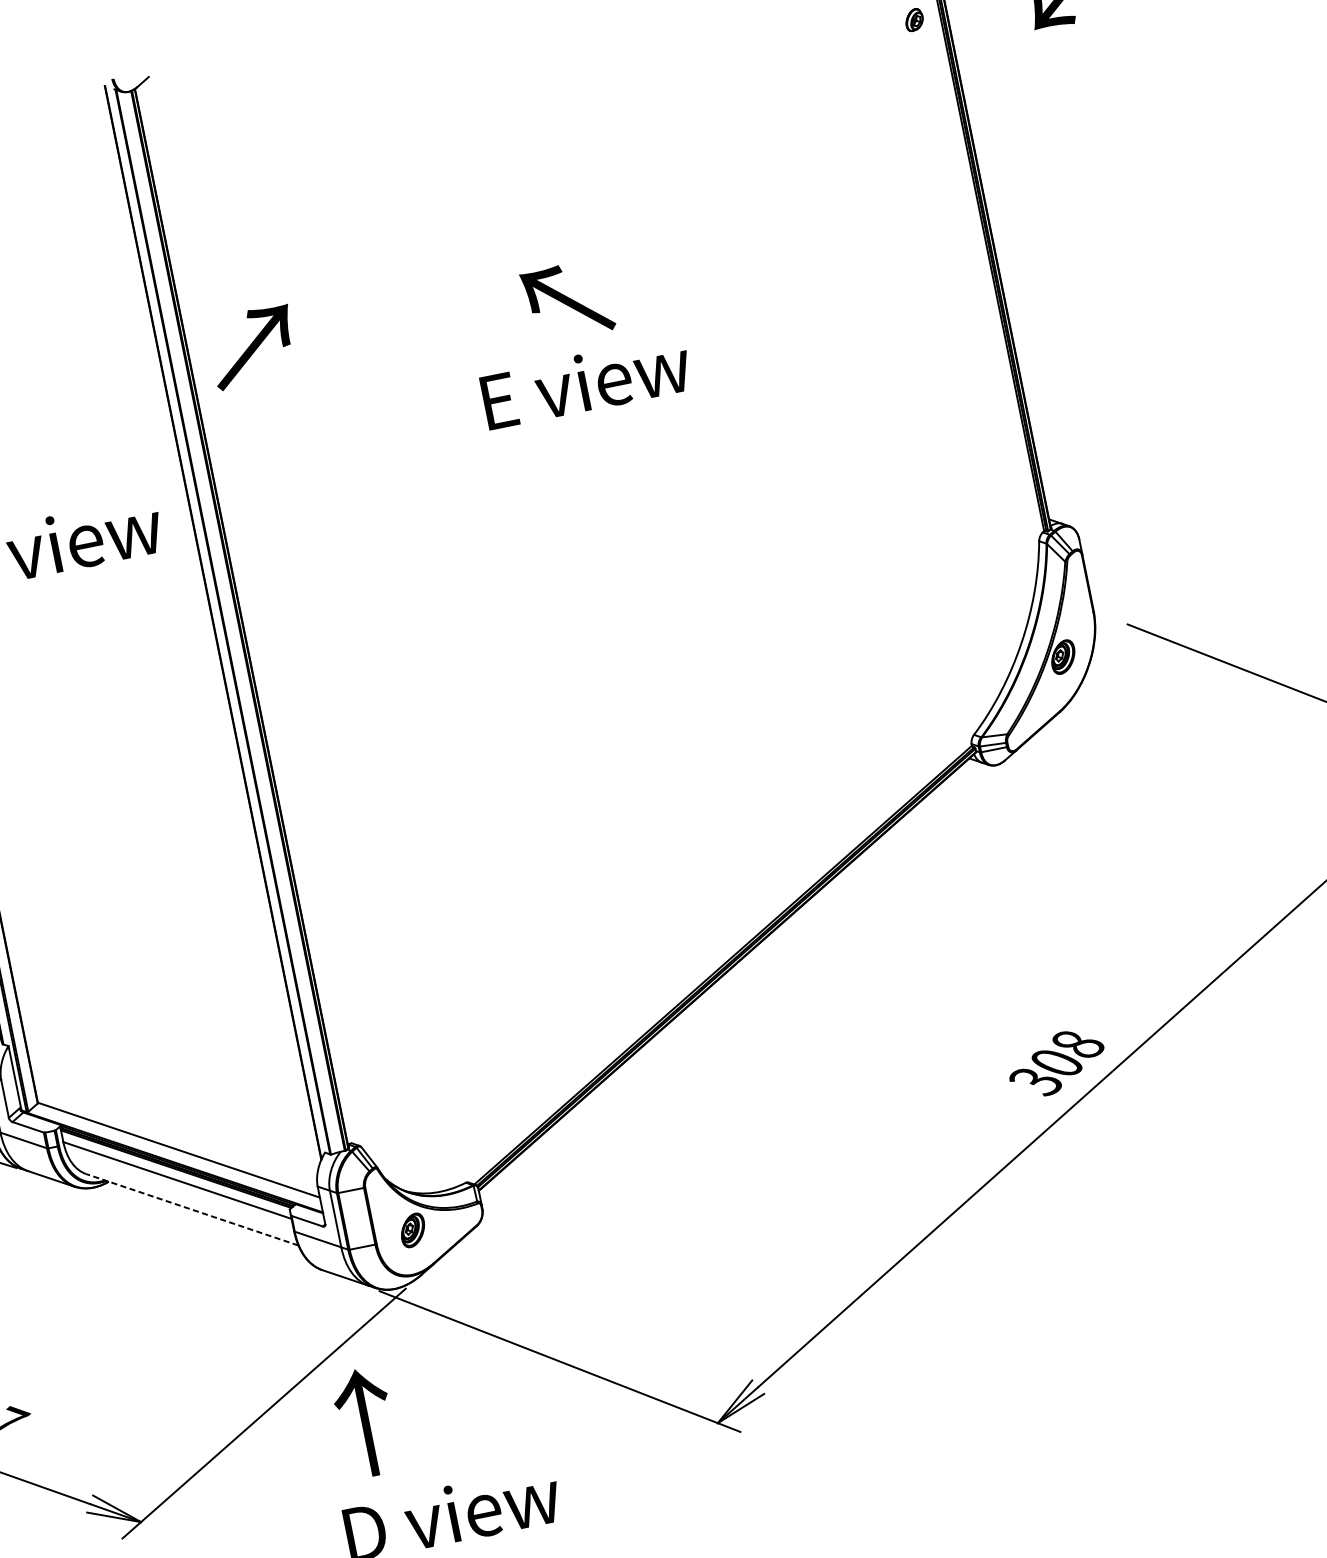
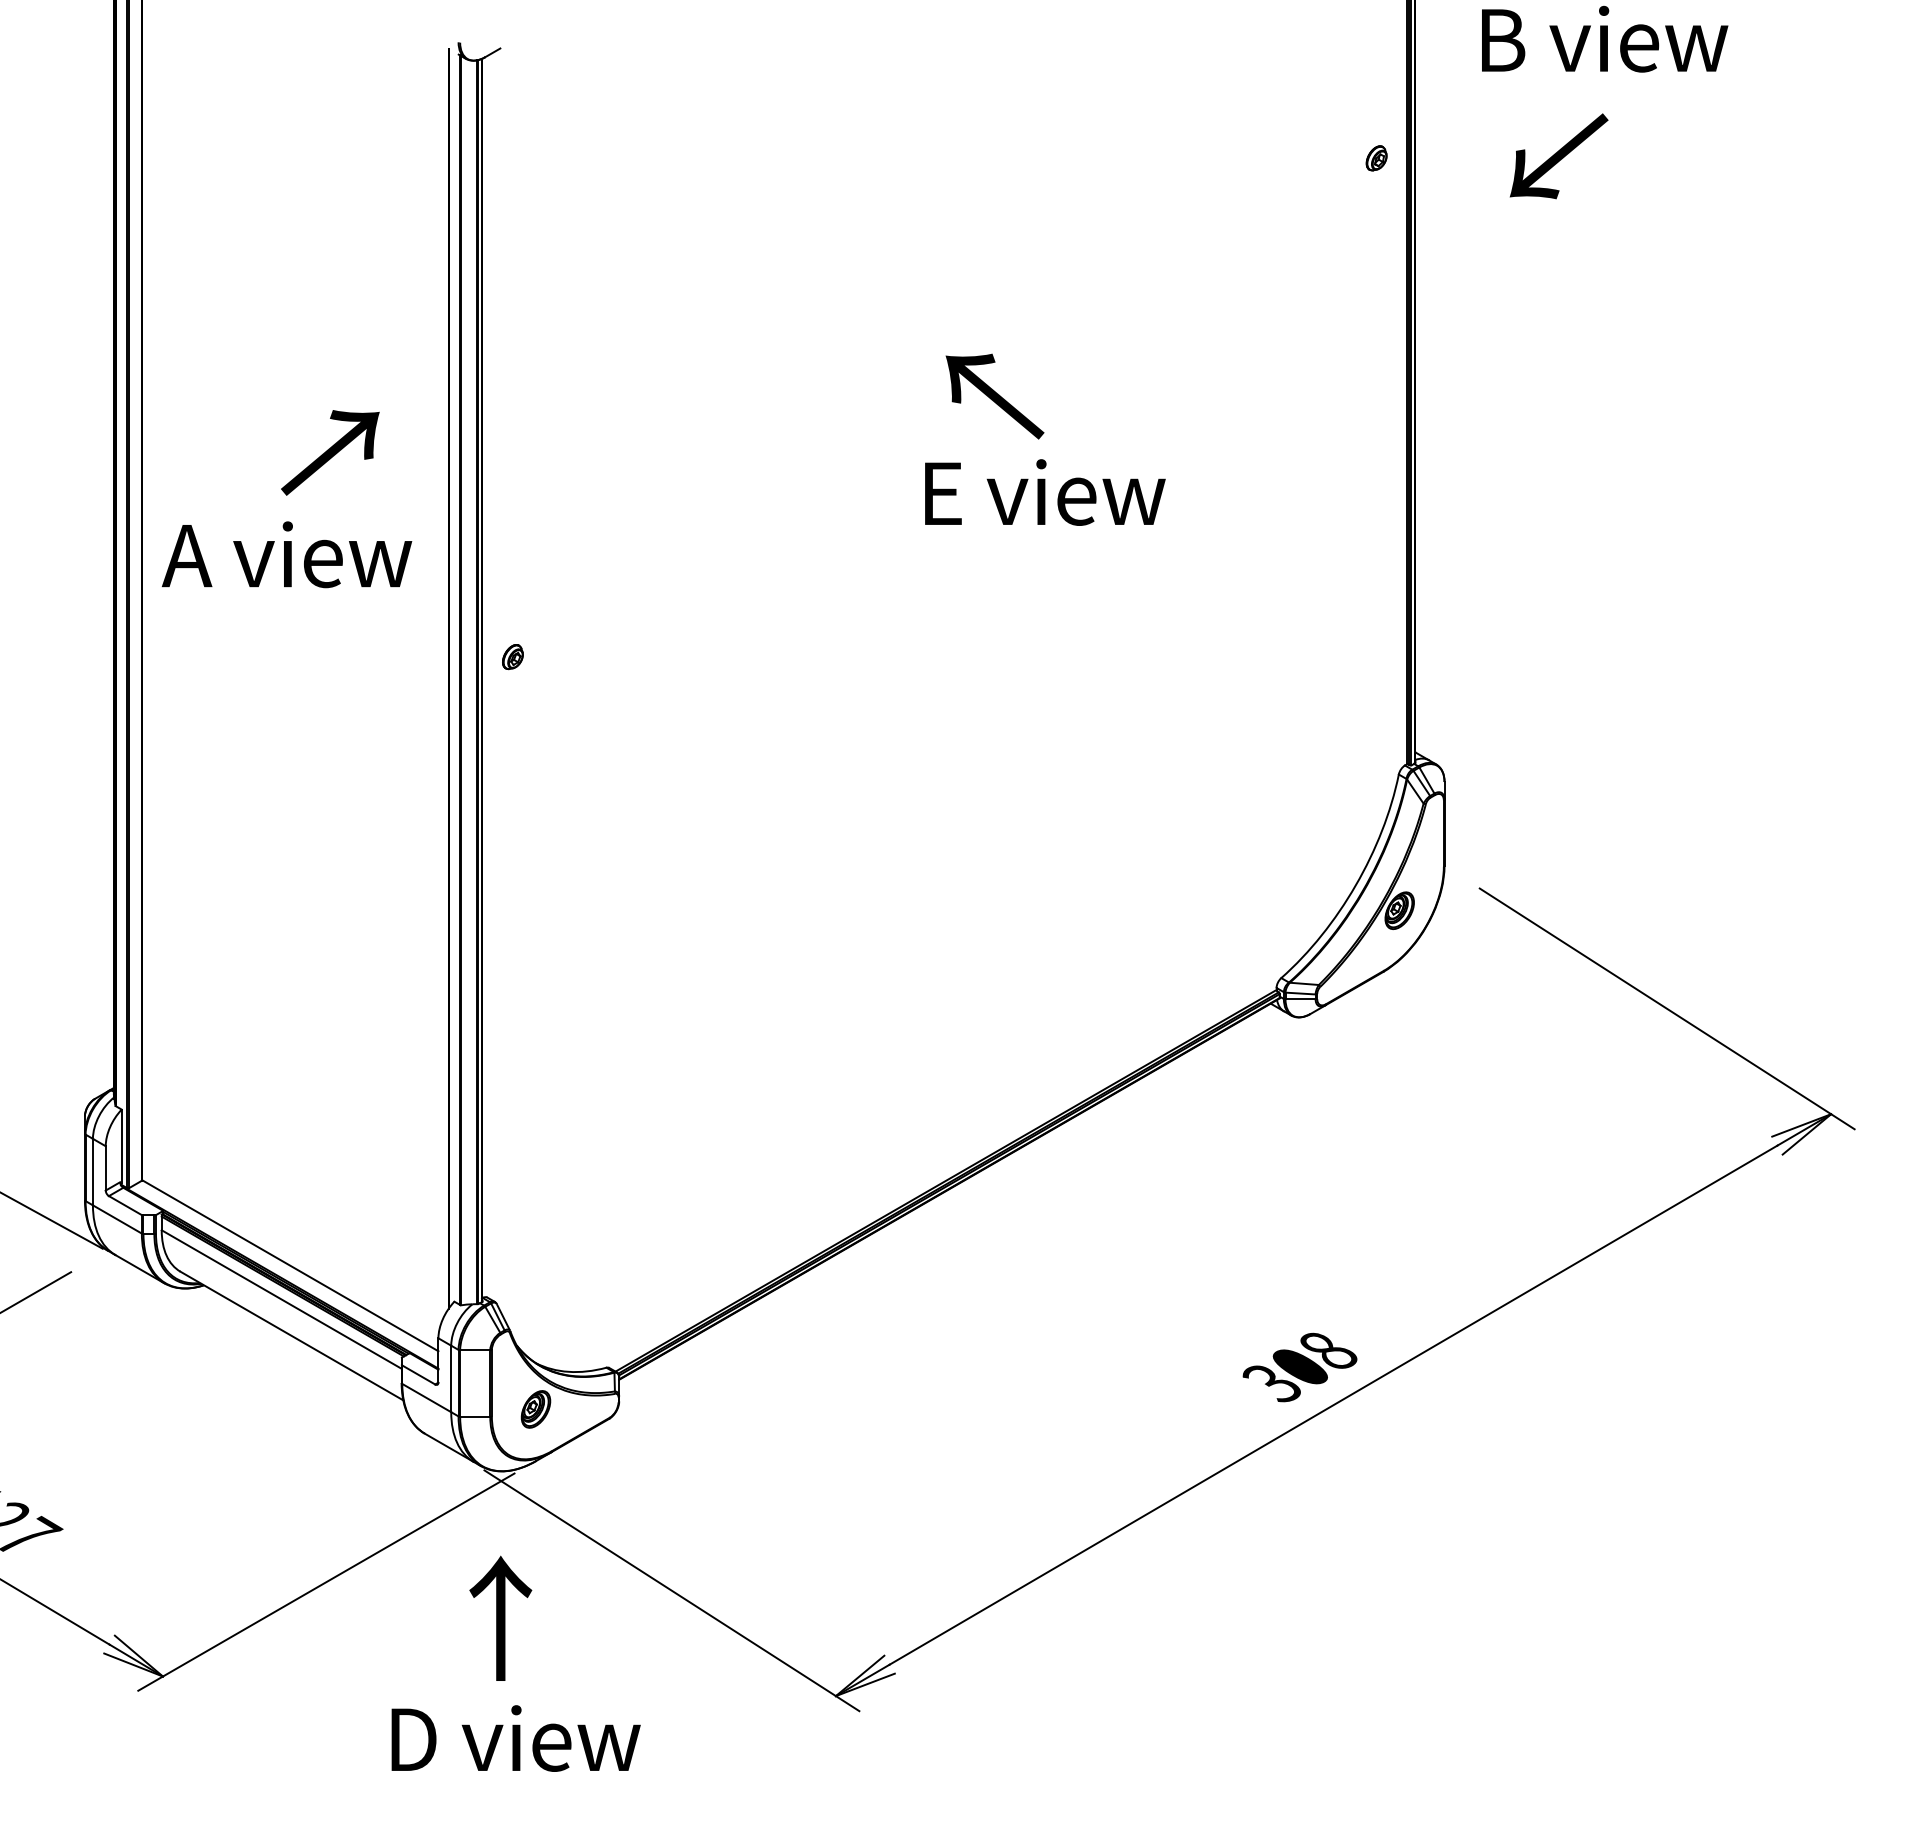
text: (567, 301) -> (994, 396), moved
text: (253, 346) -> (330, 452), moved
text: (586, 382) -> (1045, 492), moved
part: (263, 593) -> (512, 657), added
line: (192, 1210) -> (291, 1336), dashed -> solid
text: (365, 1421) -> (500, 1617), moved

